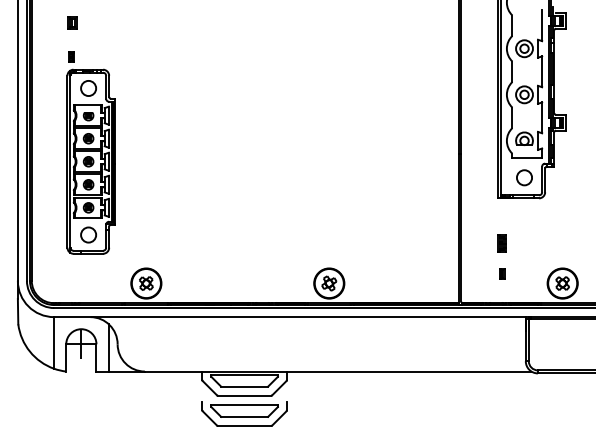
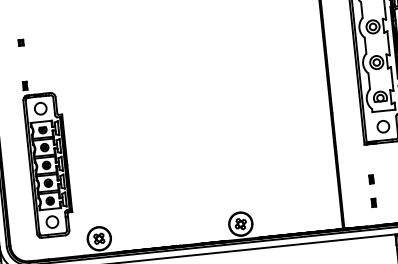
part: (71, 22) -> (20, 42), size x0.62
part: (90, 152) -> (47, 158), moved
part: (502, 243) -> (371, 179), size x0.62

